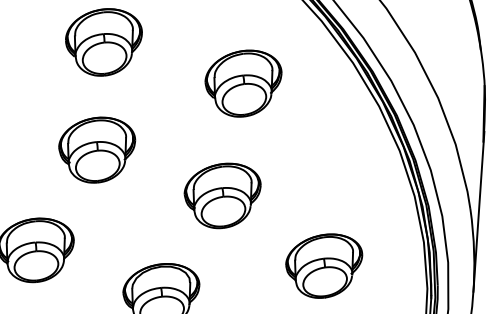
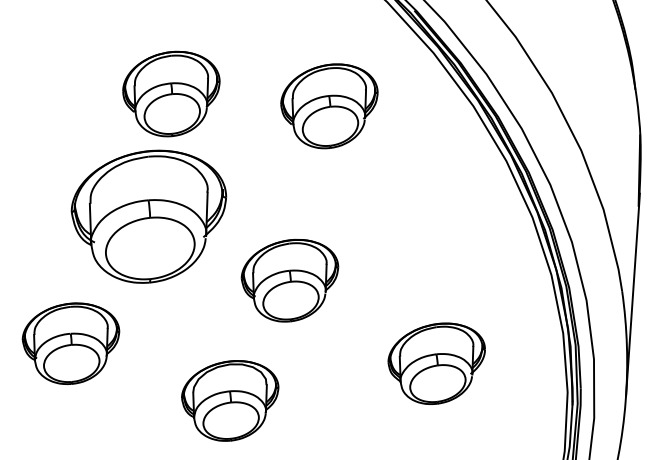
part: (104, 42) -> (171, 93), moved
part: (243, 83) -> (329, 106), moved
part: (96, 150) -> (148, 216), size x1.6
part: (222, 195) -> (289, 280), moved

